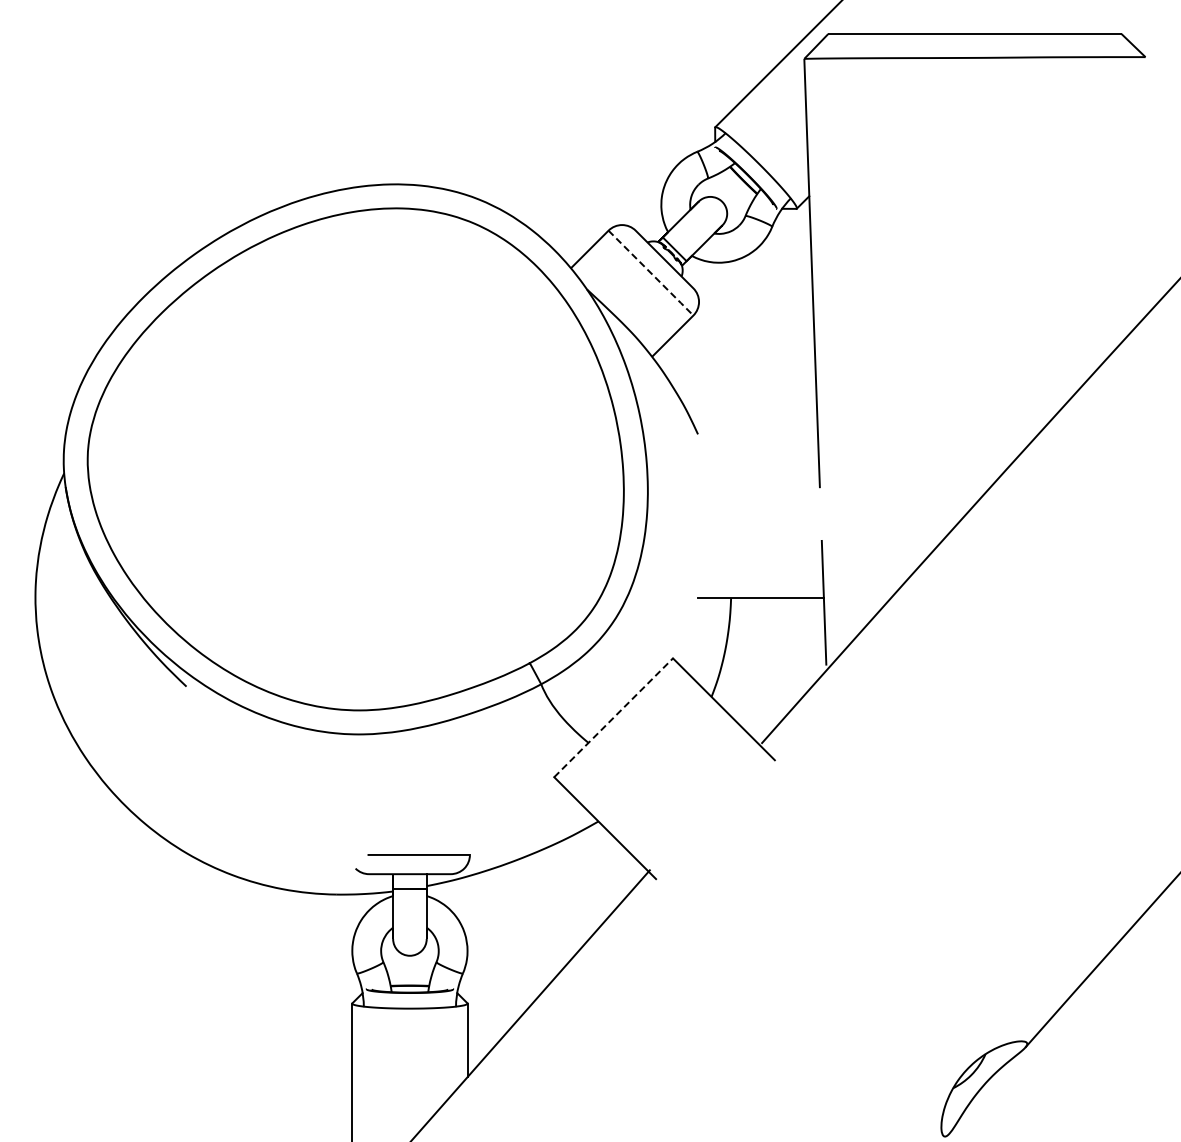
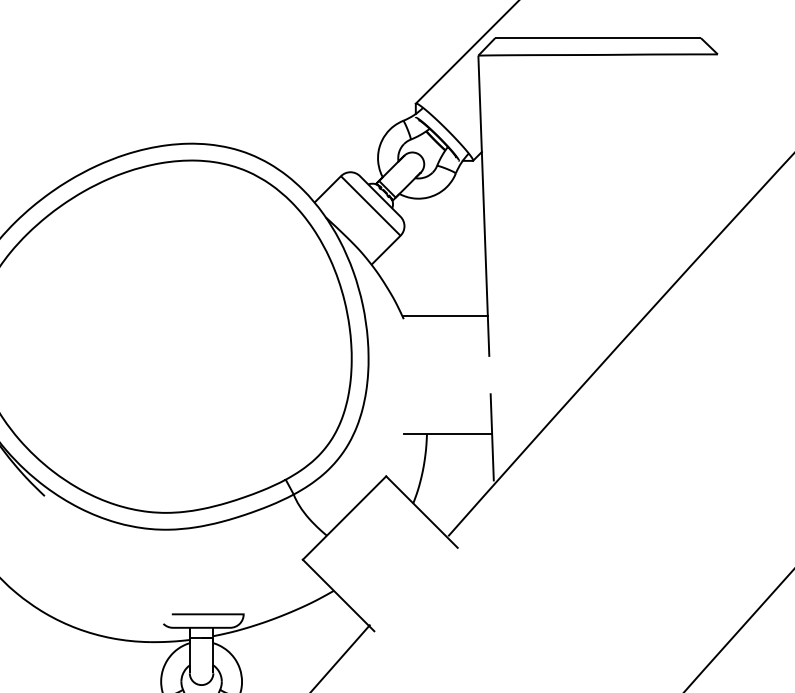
line: (651, 273) -> (371, 206), dashed -> solid
line: (757, 430) -> (445, 316), added
line: (613, 717) -> (344, 517), dashed -> solid

